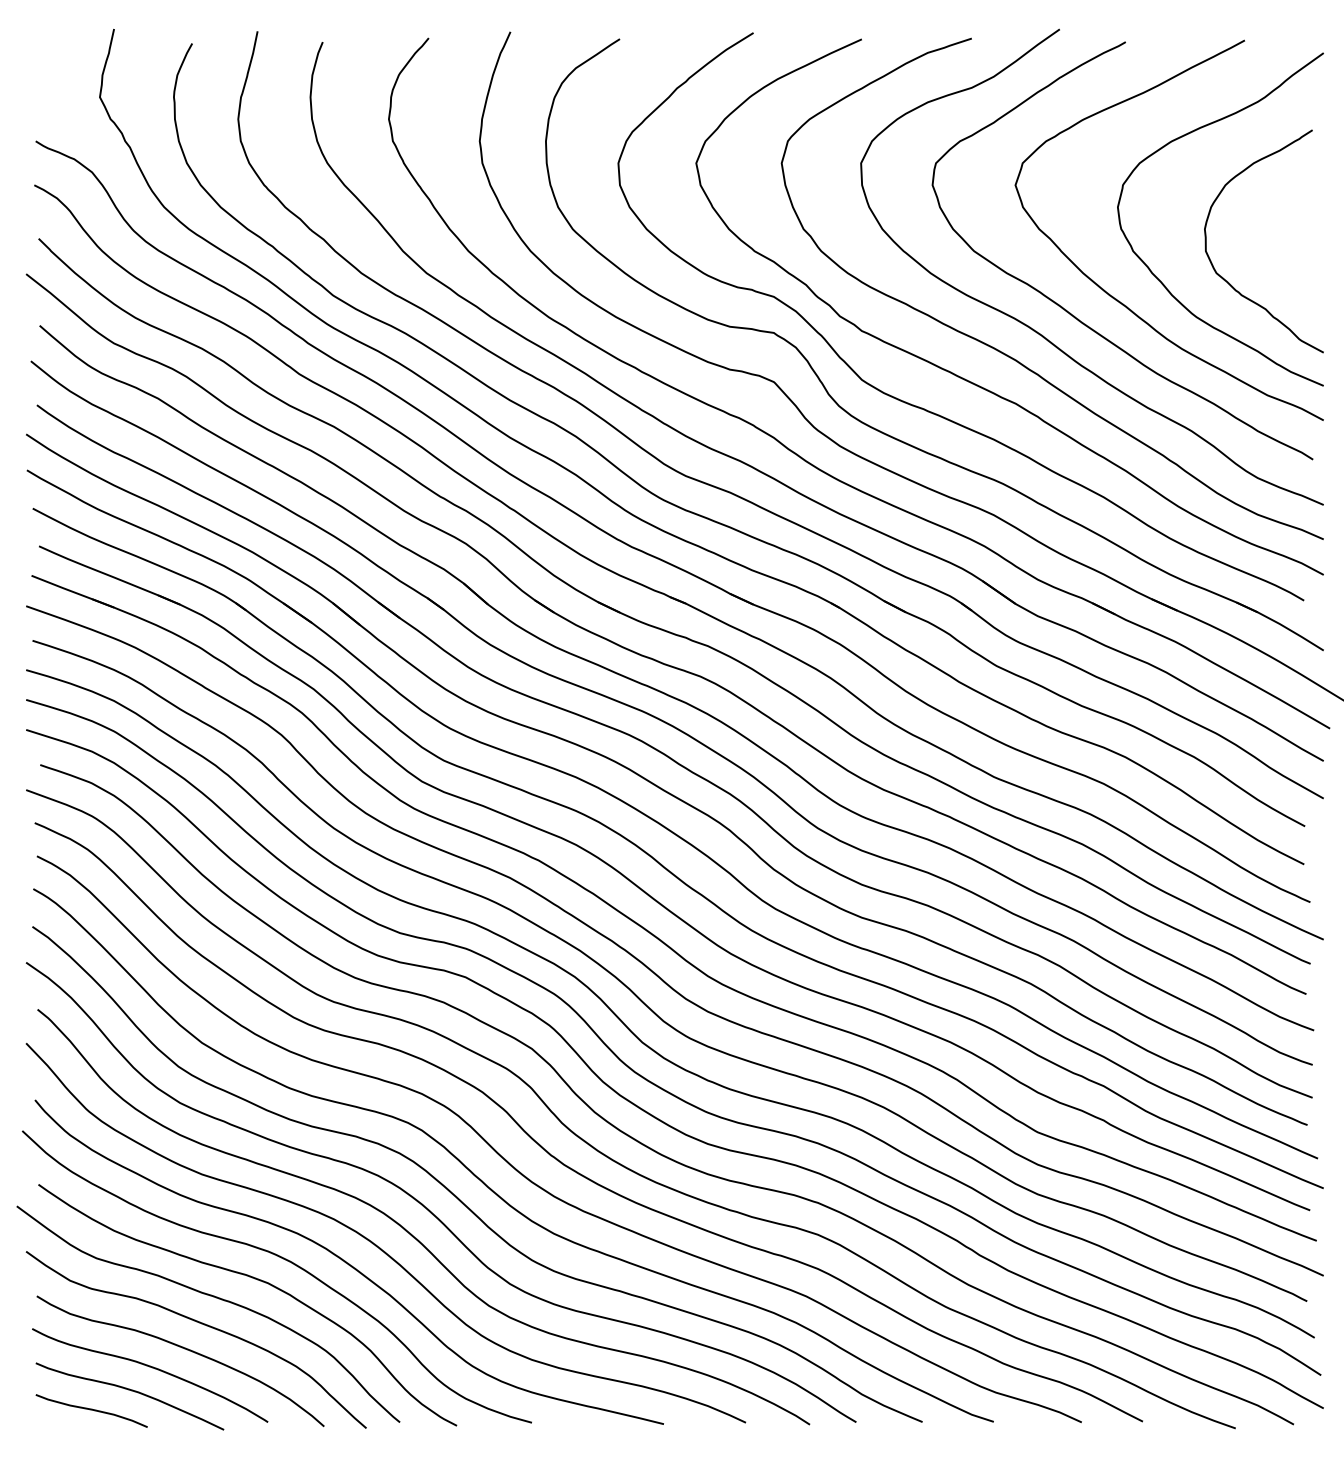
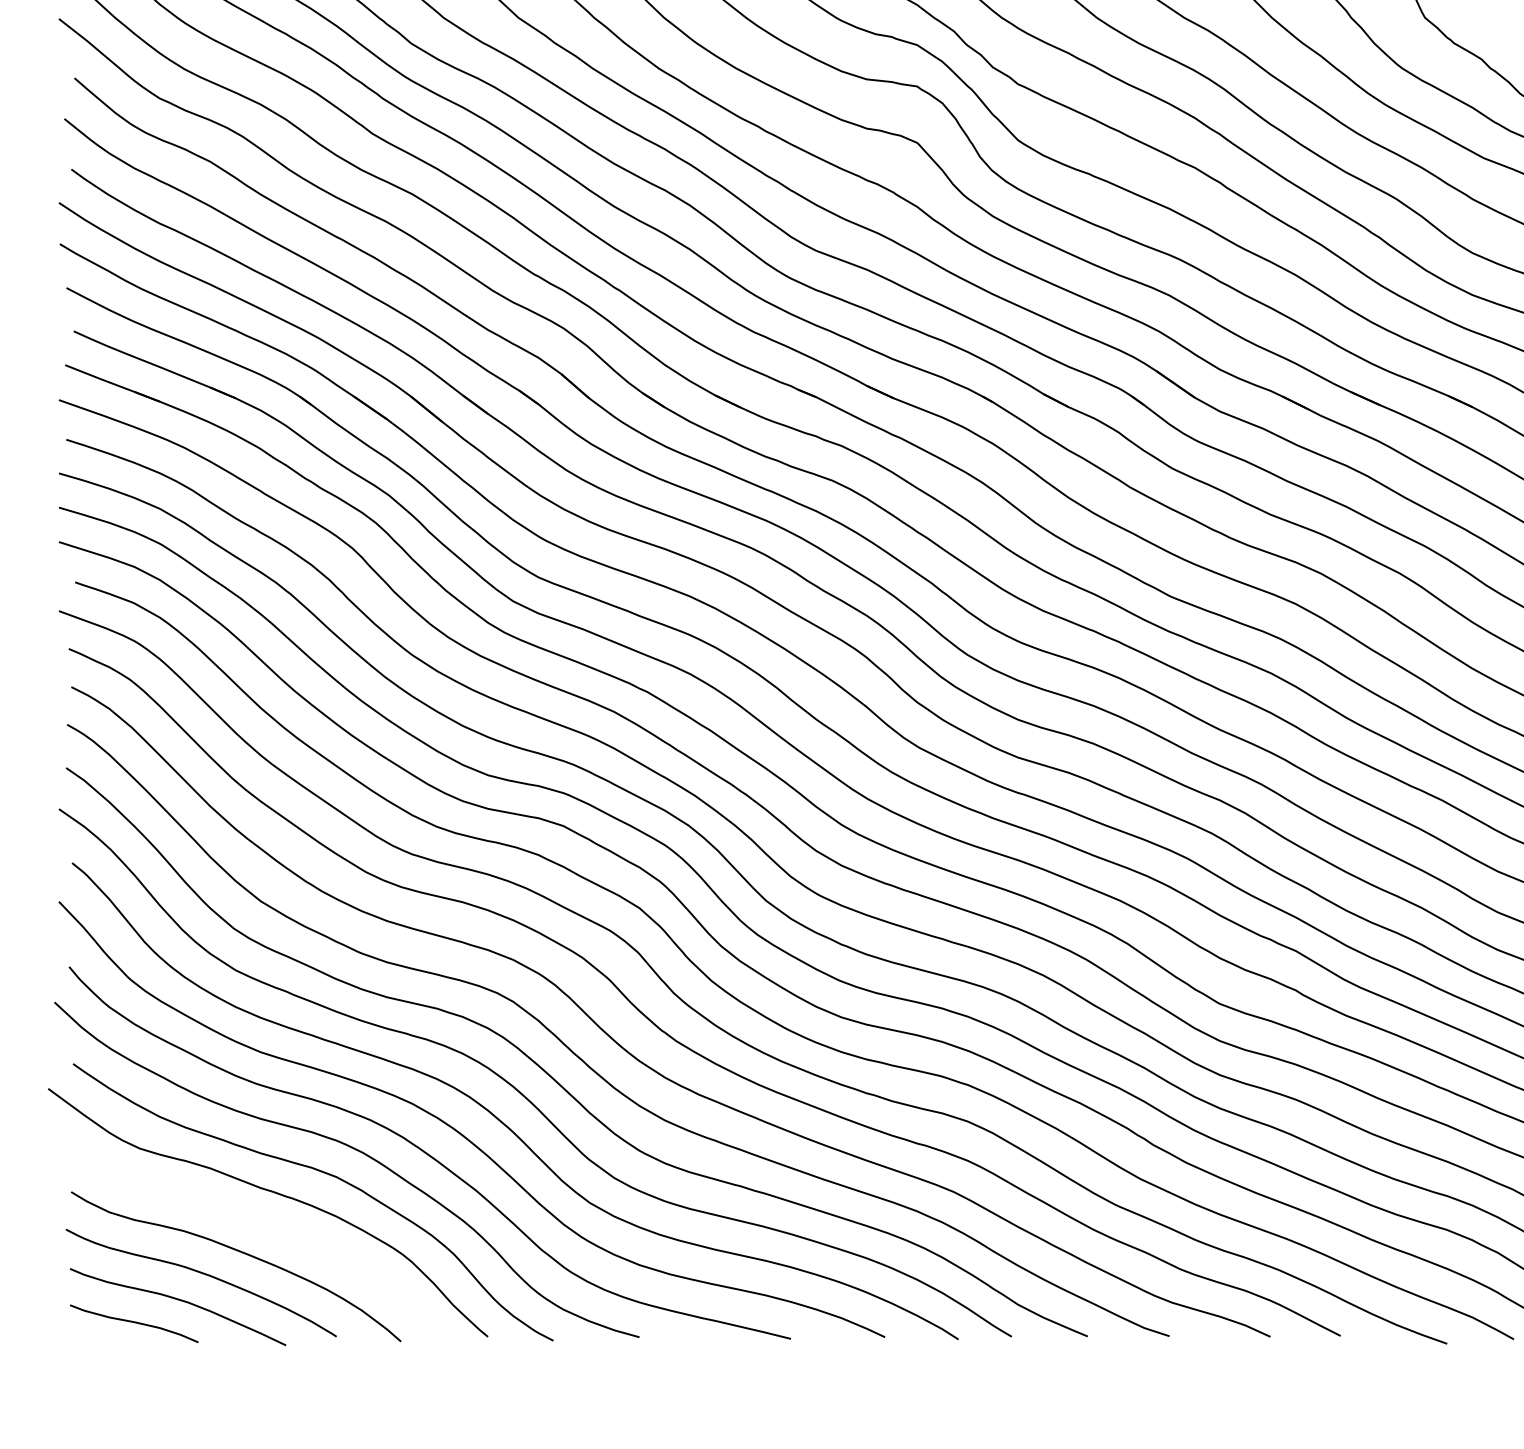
curve: (201, 1324) -> (260, 1224), removed

